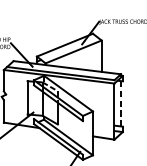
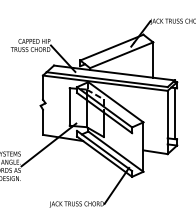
line: (121, 103) -> (175, 113), dashed -> solid

